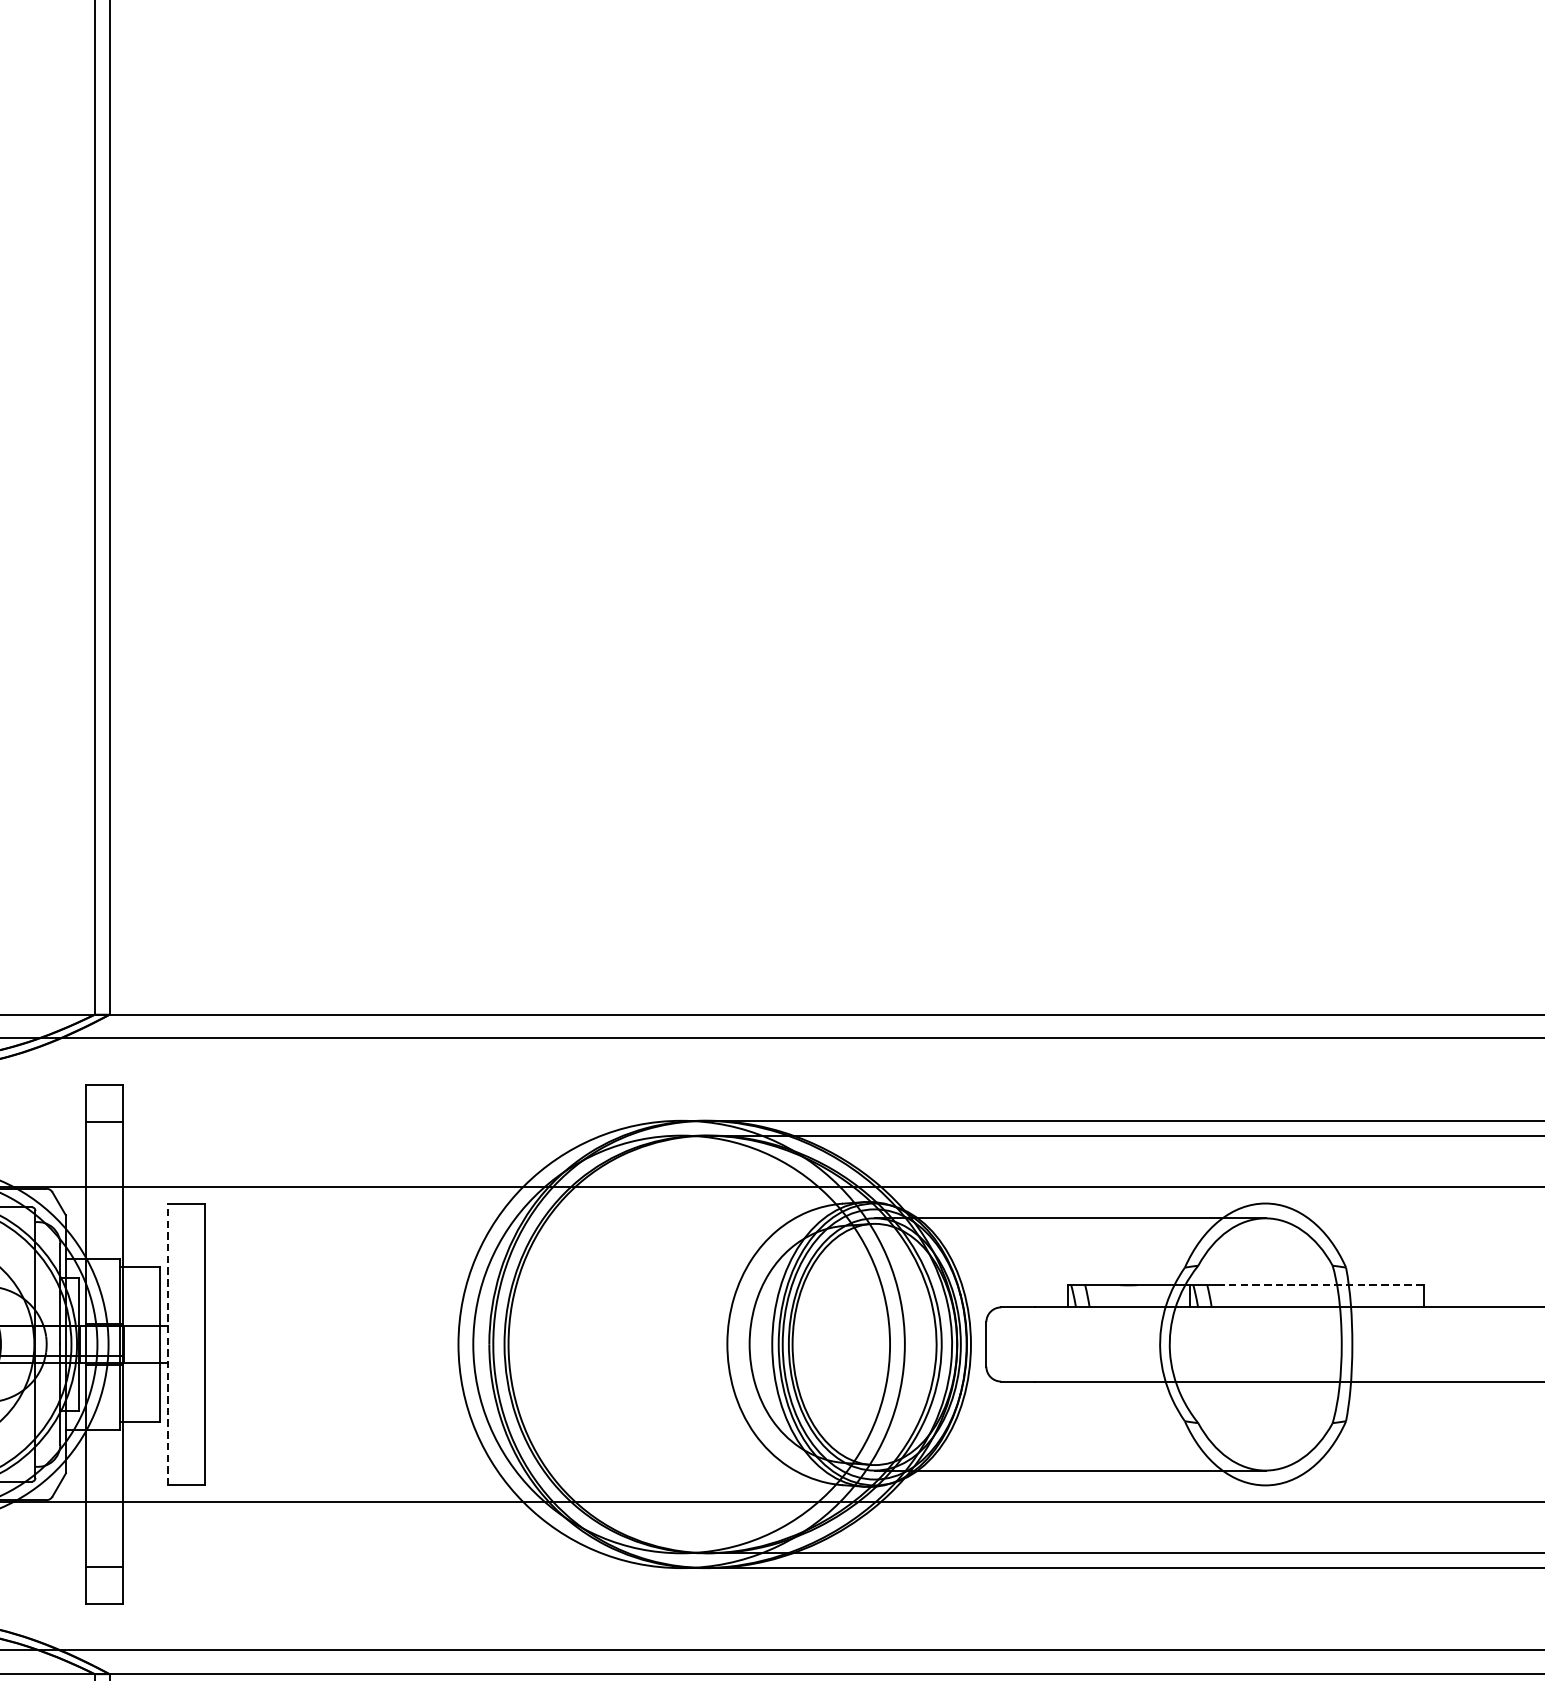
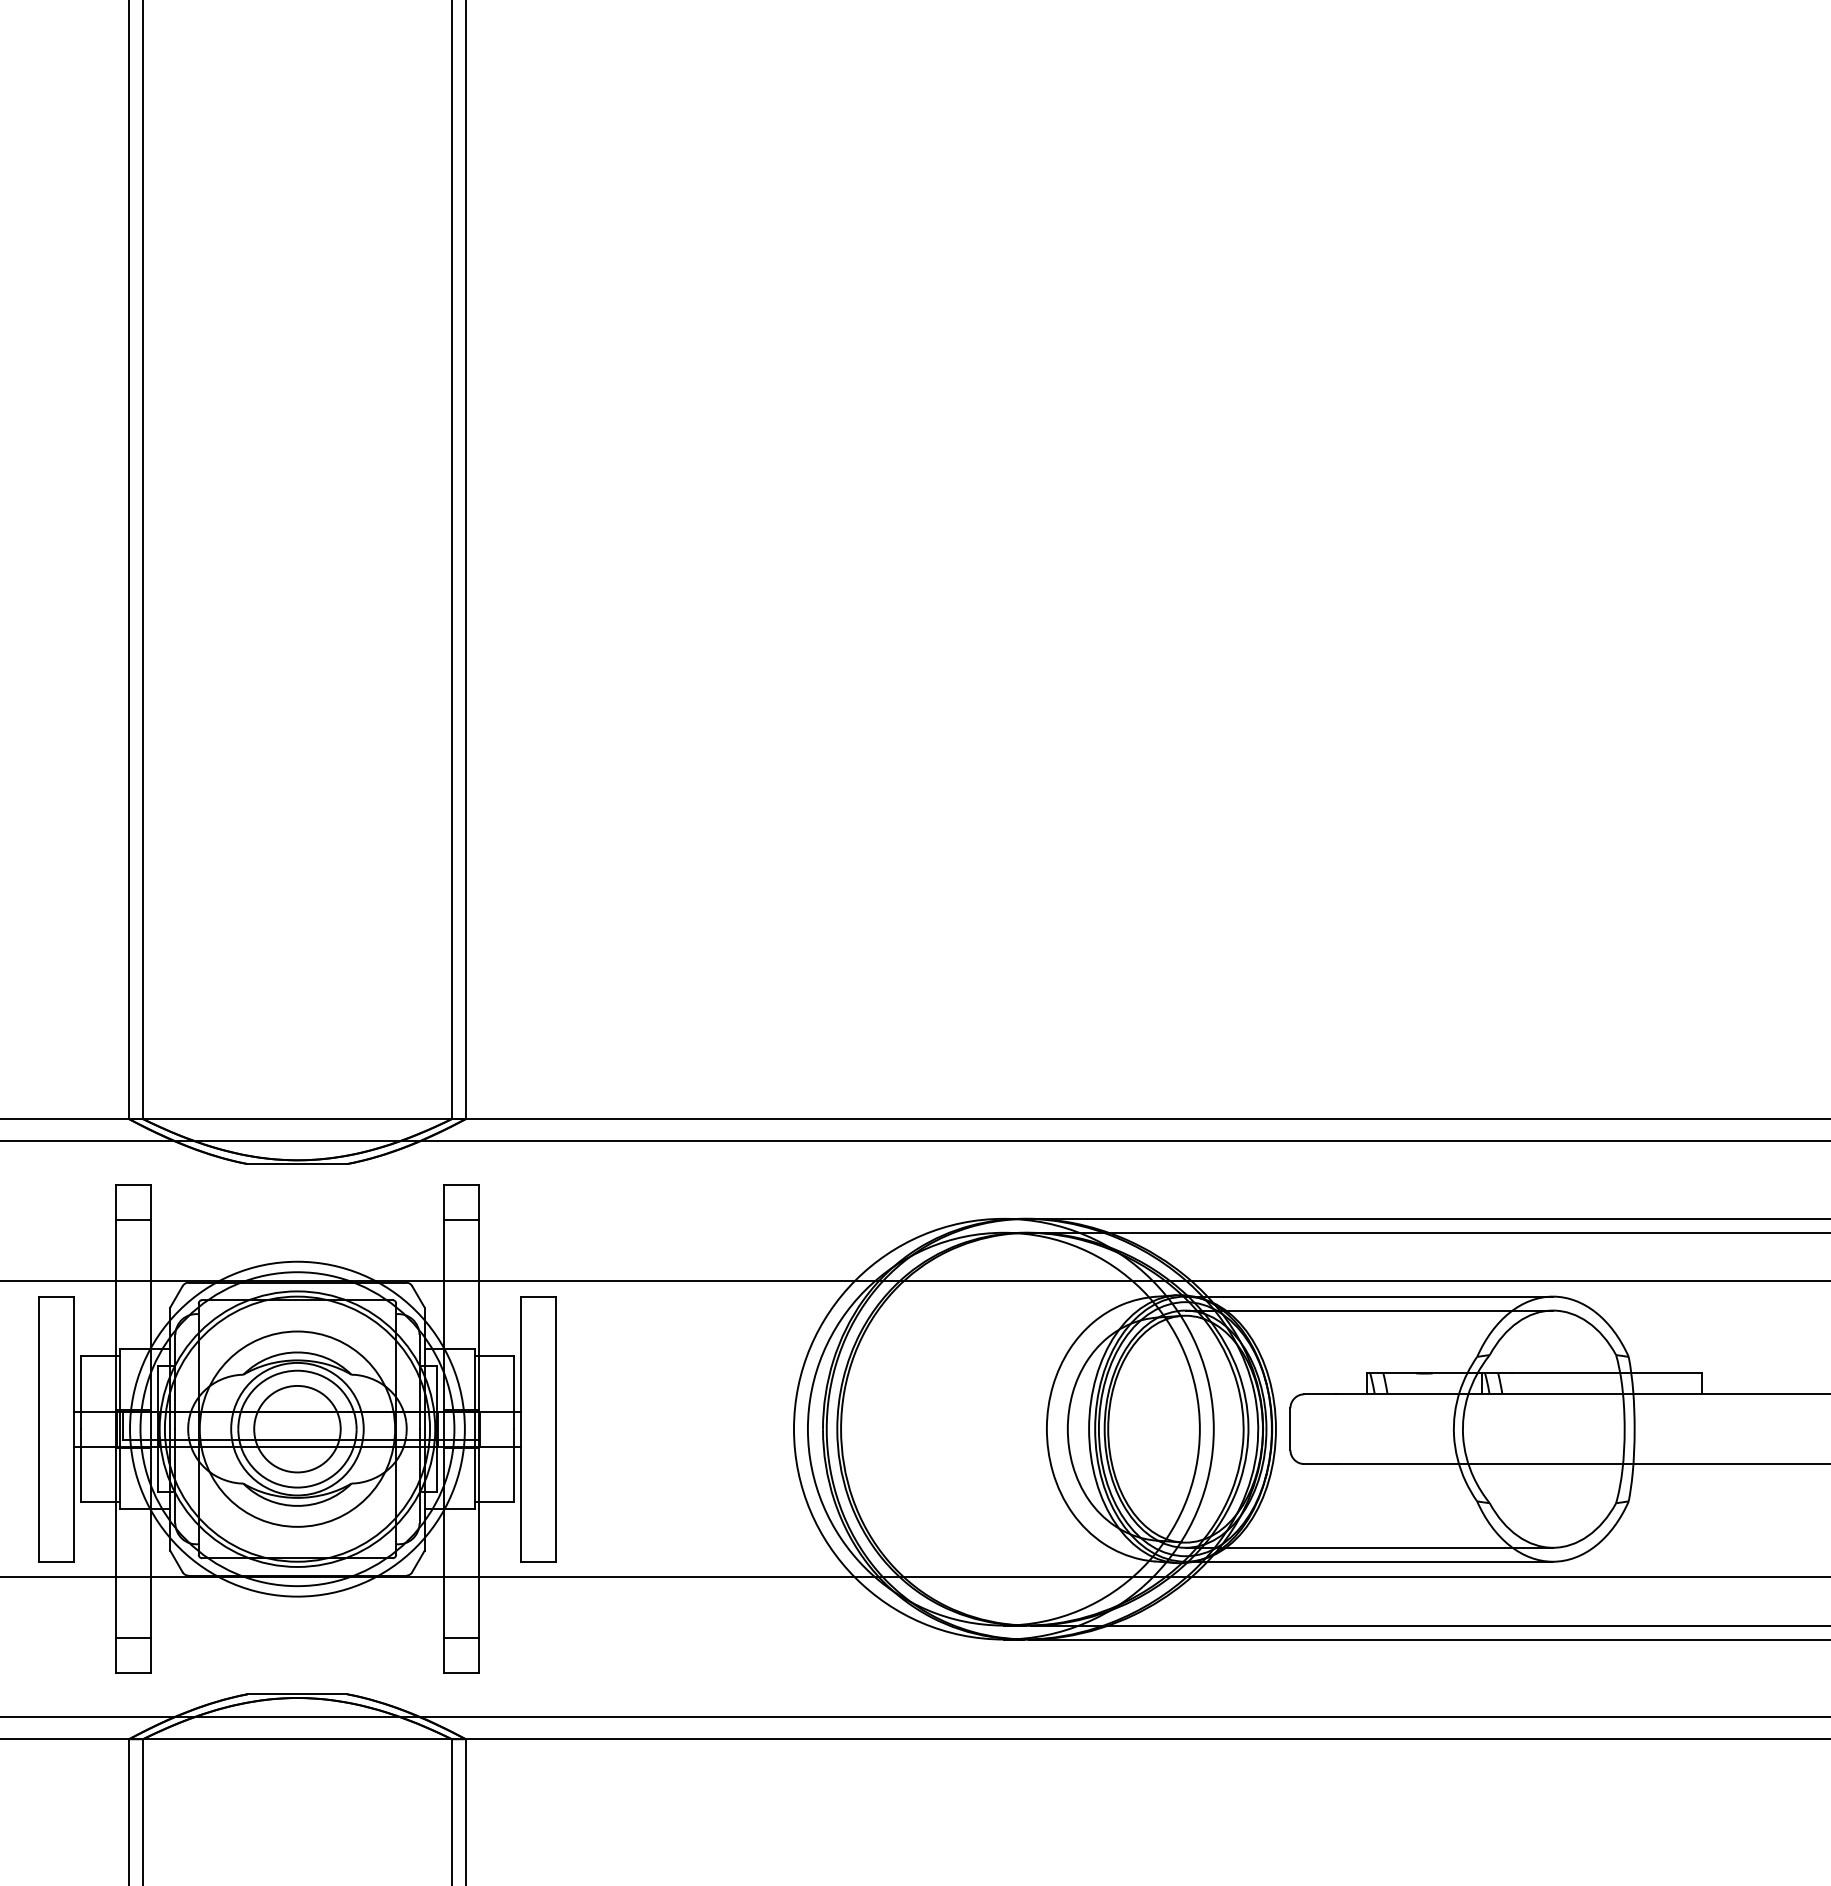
line: (1069, 1203) -> (1368, 1296), added
line: (1322, 1285) -> (1606, 1373), dashed -> solid
line: (167, 1344) -> (520, 1429), dashed -> solid
line: (1069, 1485) -> (1368, 1561), added

